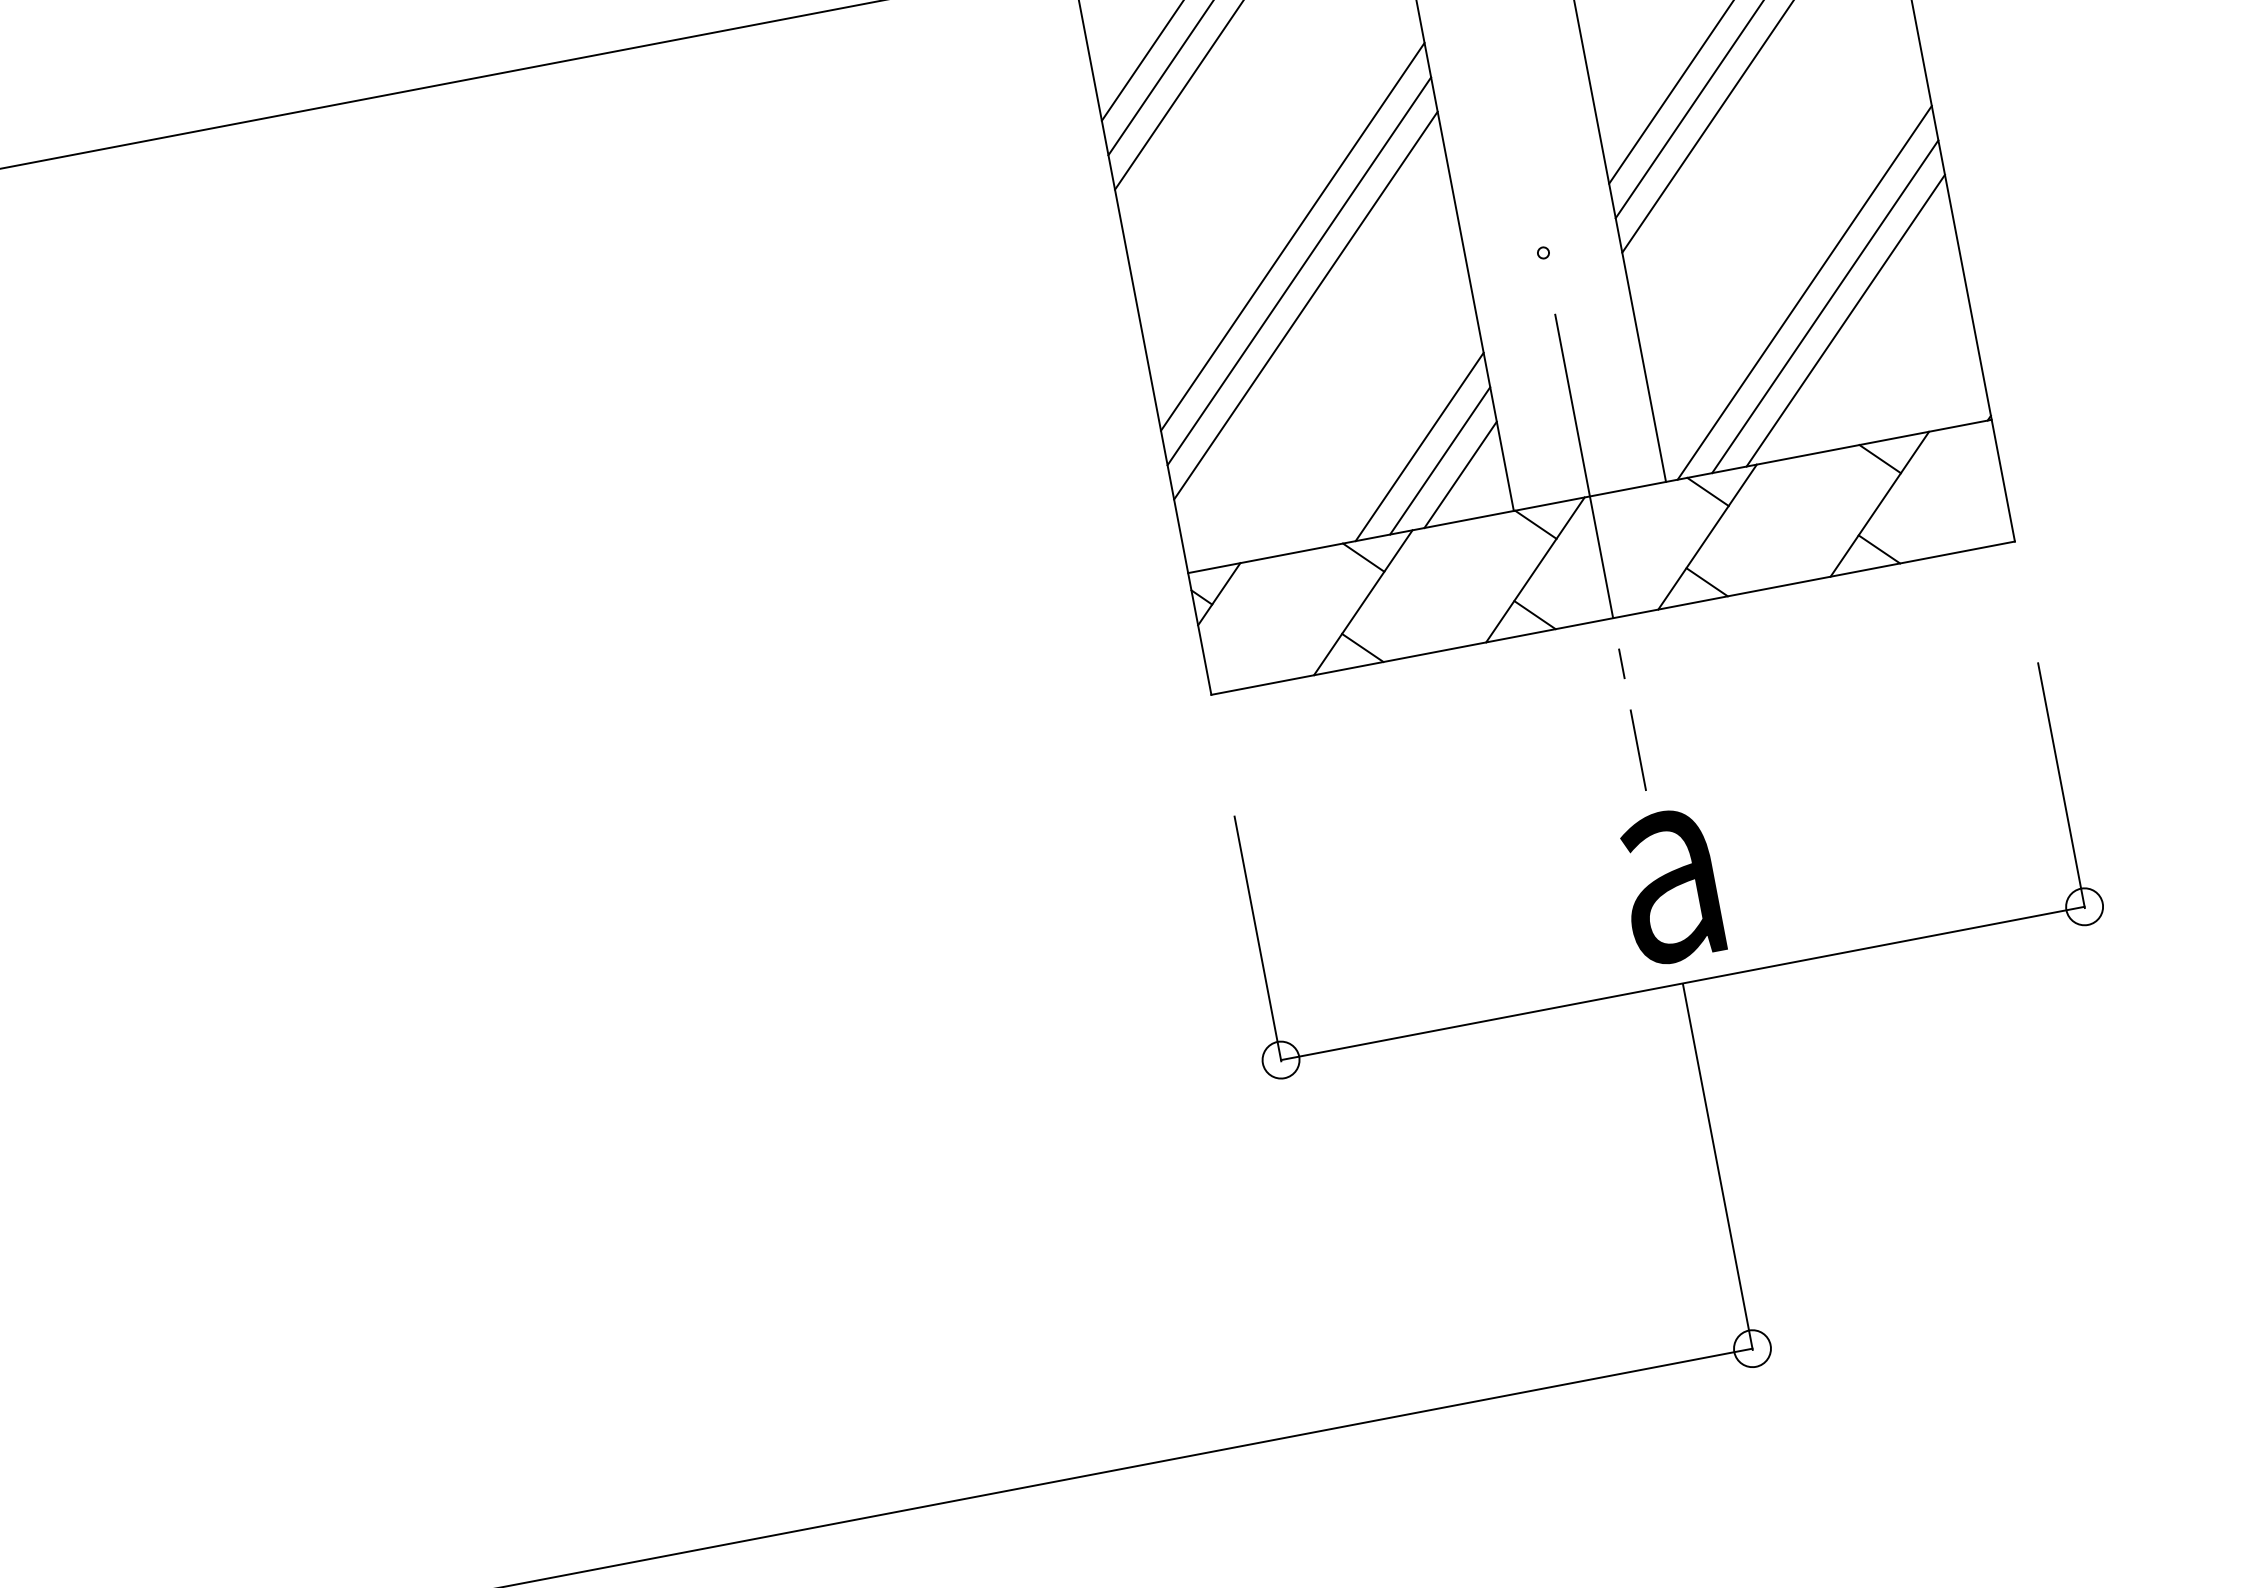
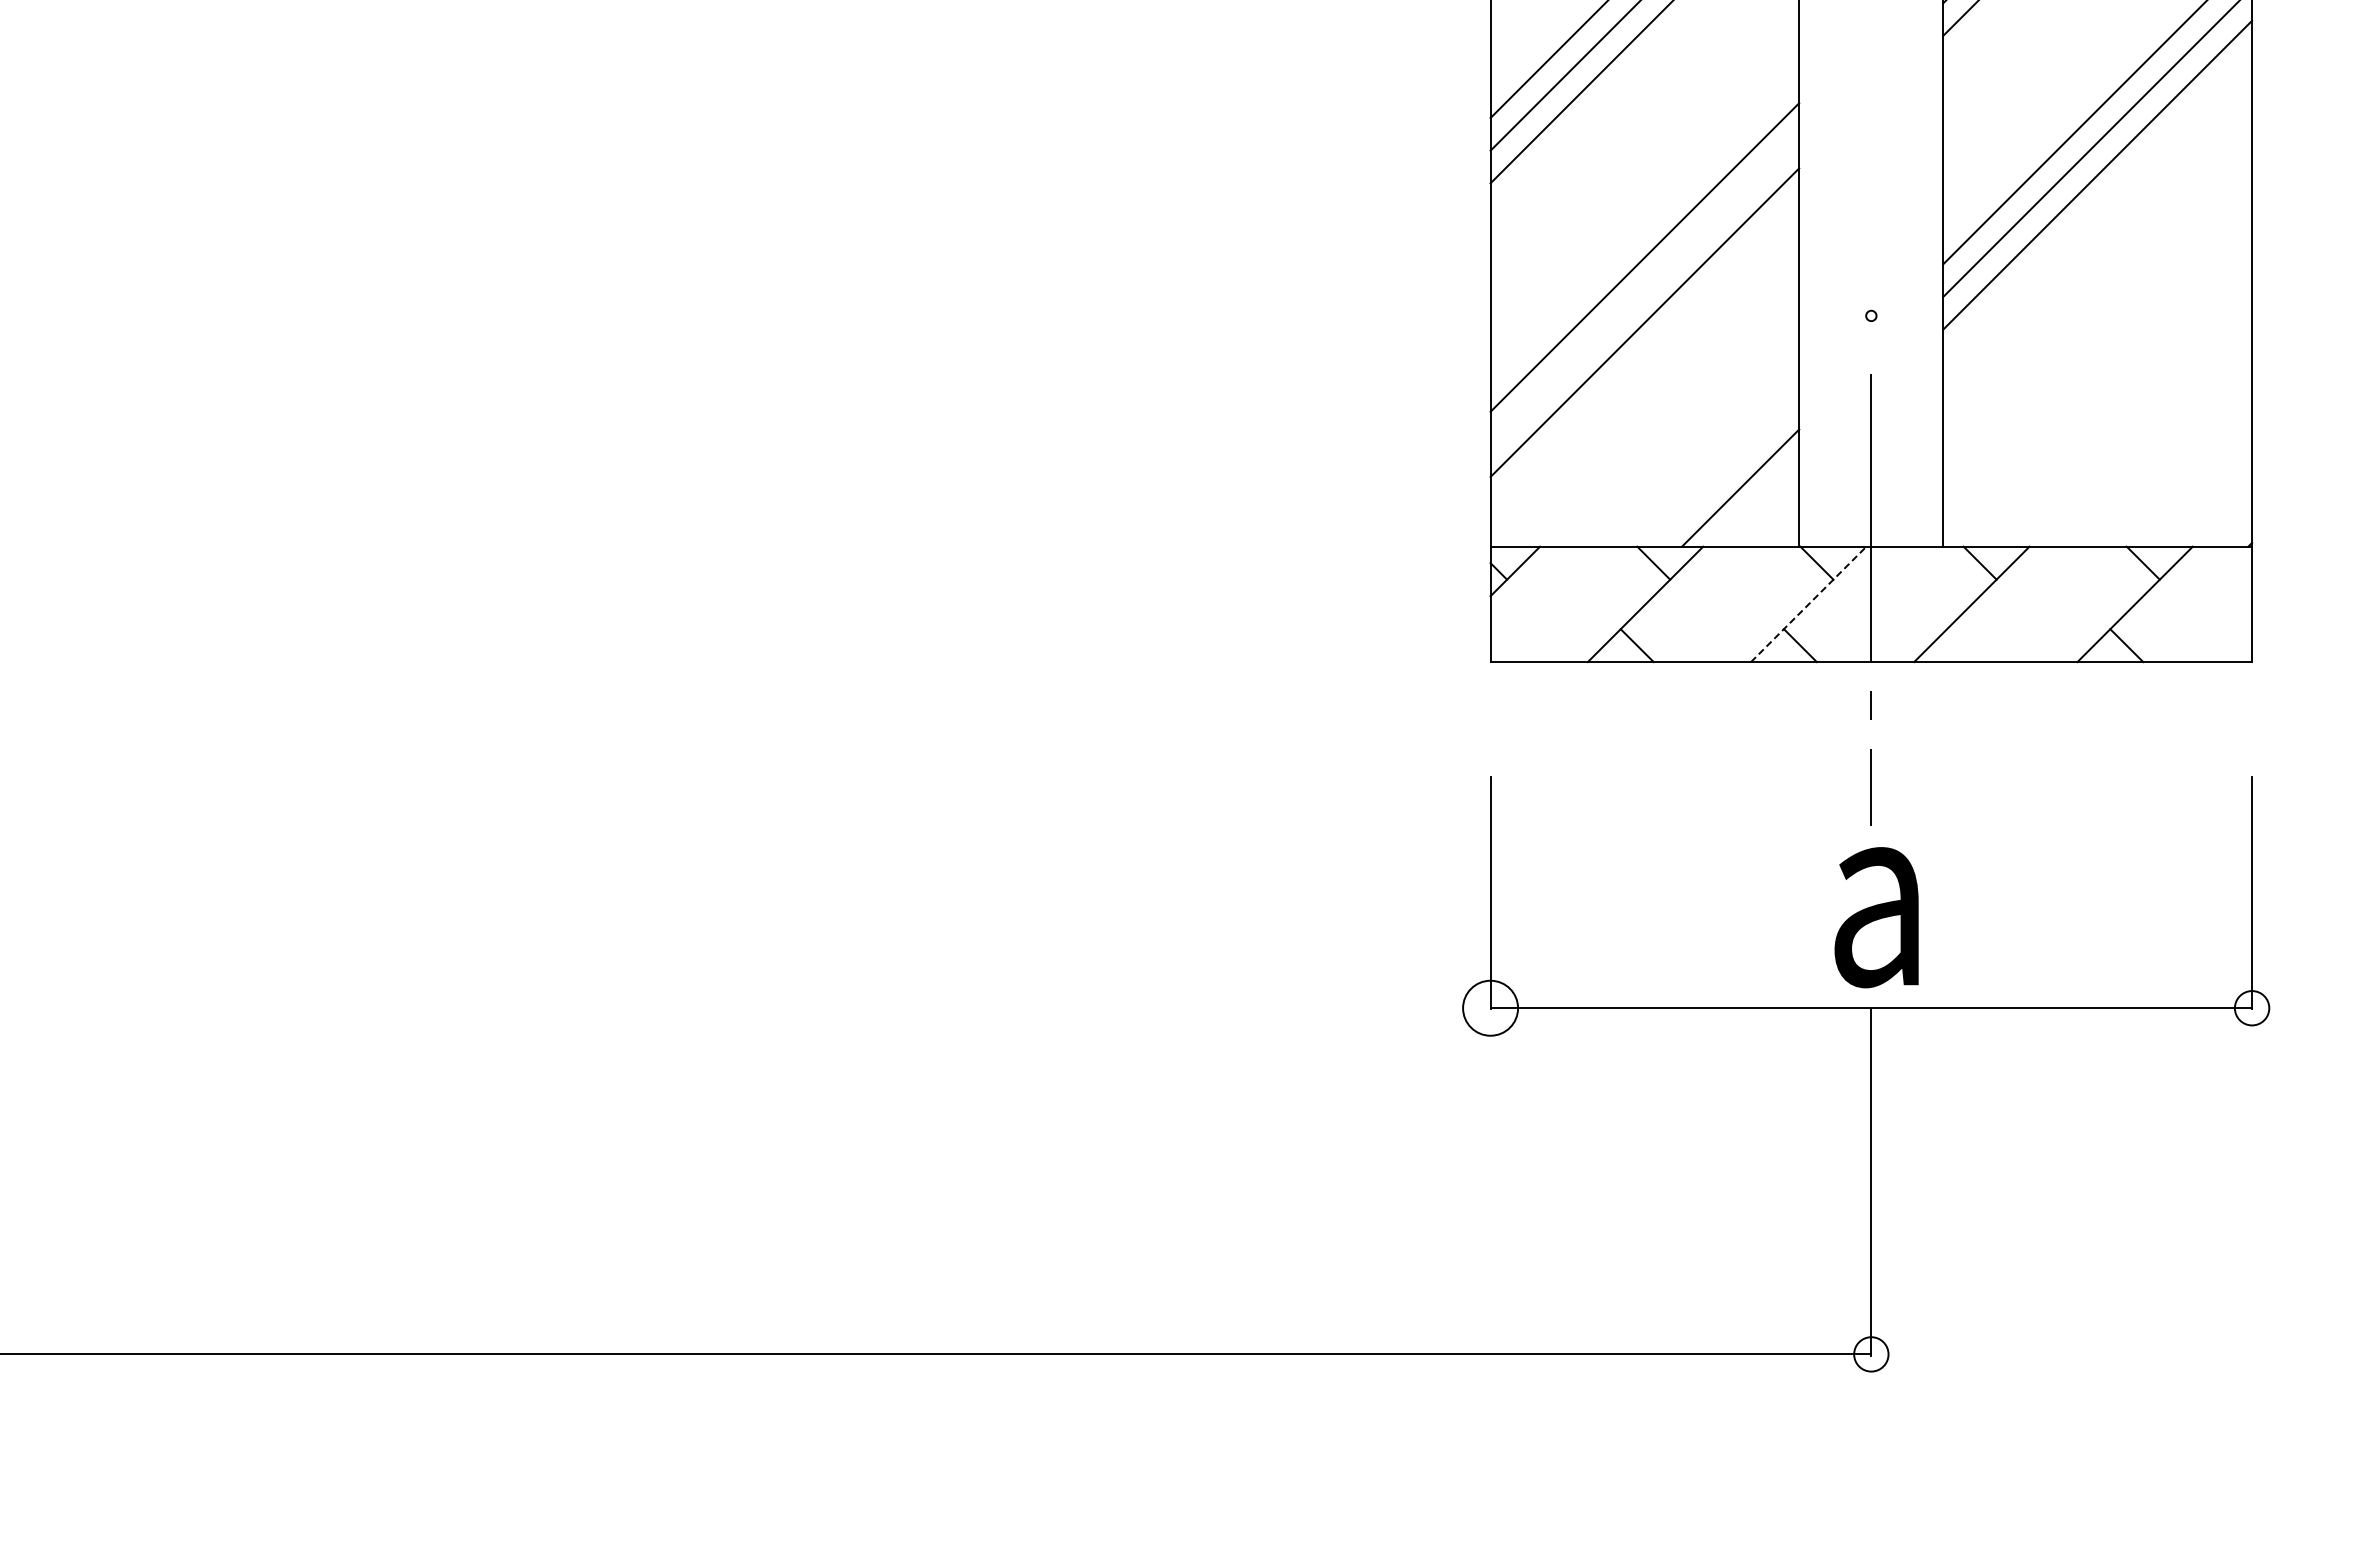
line: (1298, 270) -> (1644, 289), removed
line: (1804, 292) -> (2103, 397), removed
line: (1824, 305) -> (2119, 413), removed
line: (1845, 320) -> (2135, 430), removed
line: (1419, 446) -> (1724, 471), removed
line: (1460, 475) -> (1756, 504), removed
line: (1535, 570) -> (1808, 604), solid -> dashed
line: (1707, 582) -> (1963, 645), removed
circle: (1281, 1060) -> (1490, 1008), size x1.6

